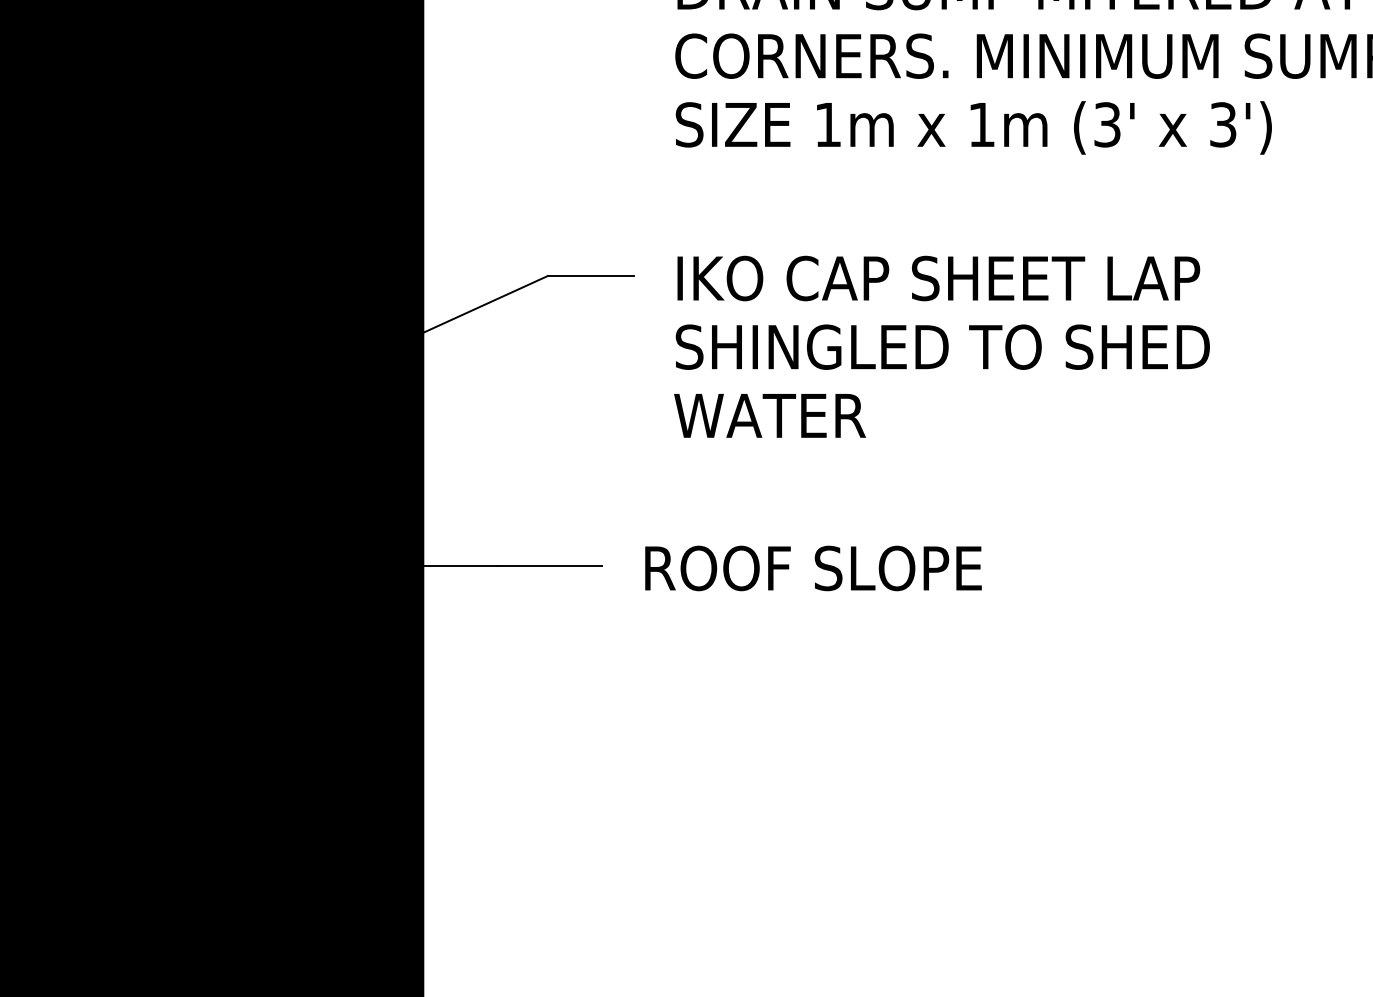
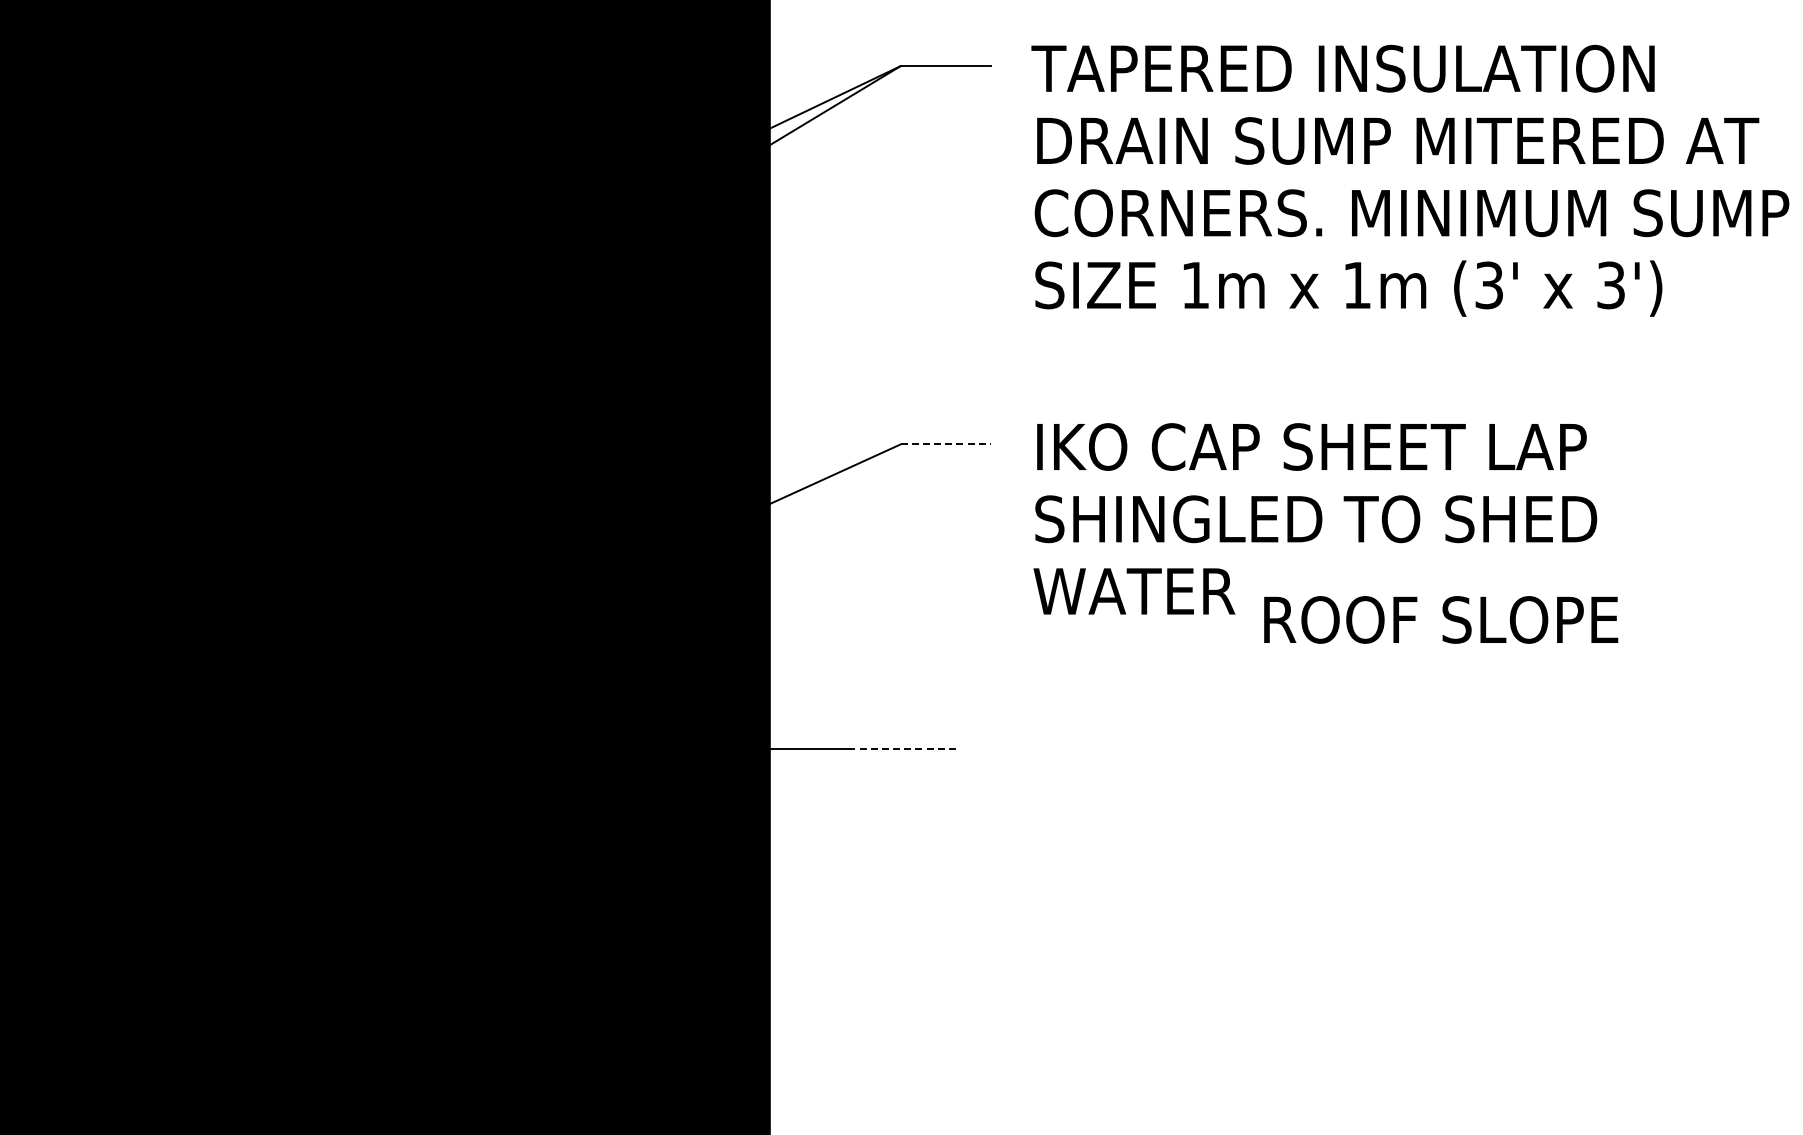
line: (591, 276) -> (946, 444), solid -> dashed
line: (549, 566) -> (902, 749), solid -> dashed
text: (813, 568) -> (1441, 619), moved

